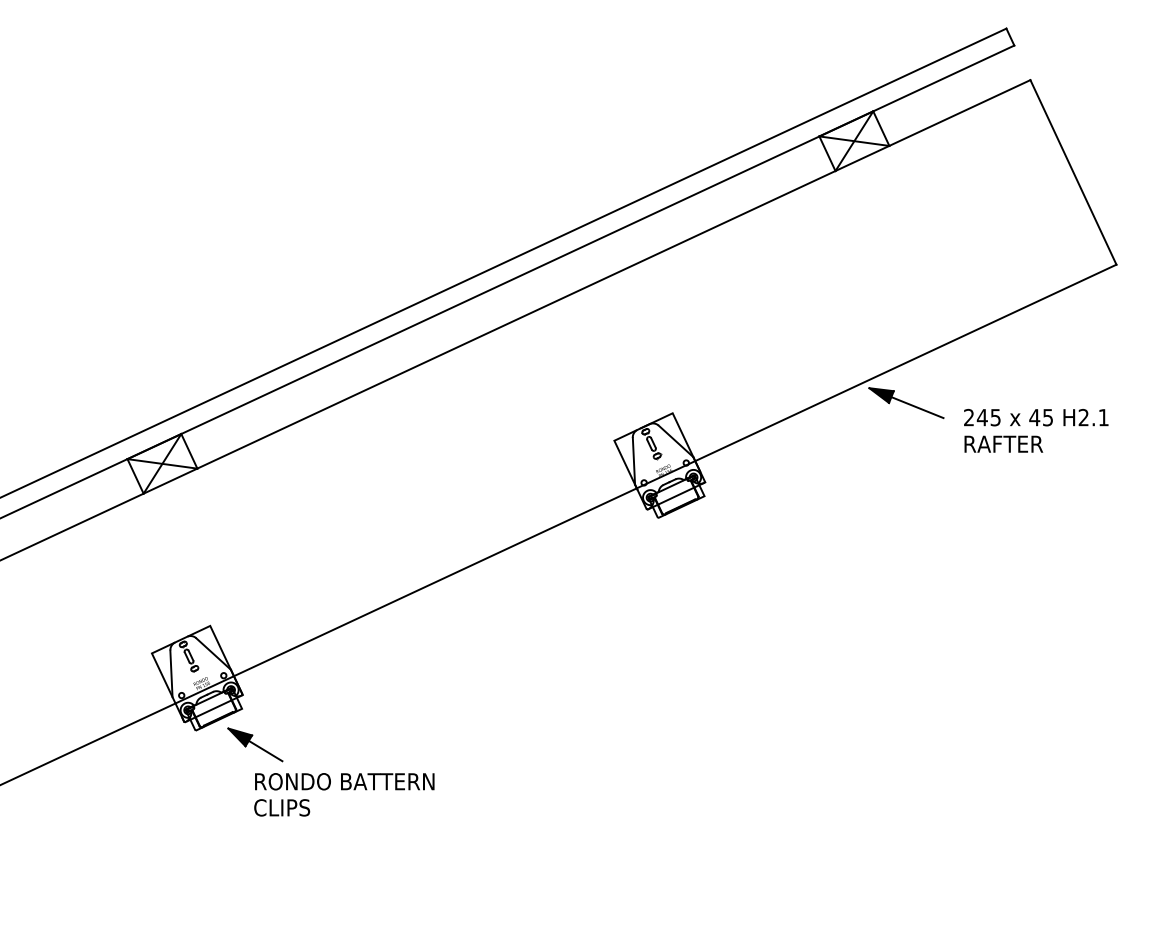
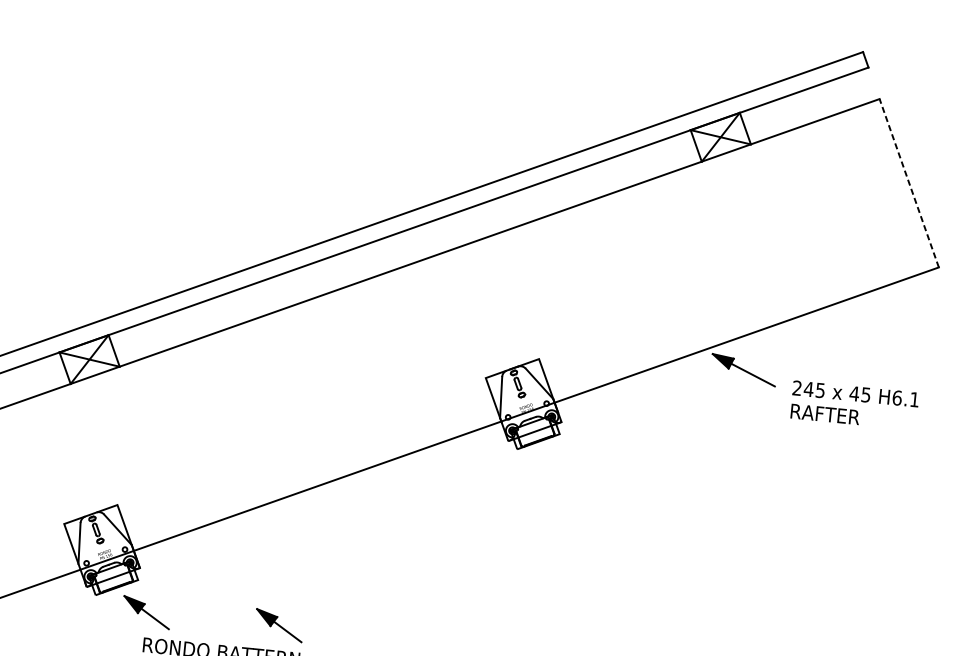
line: (1073, 172) -> (909, 183), solid -> dashed
text: (1083, 417) -> (897, 397), H2.1 -> H6.1
part: (407, 744) -> (279, 625), added

